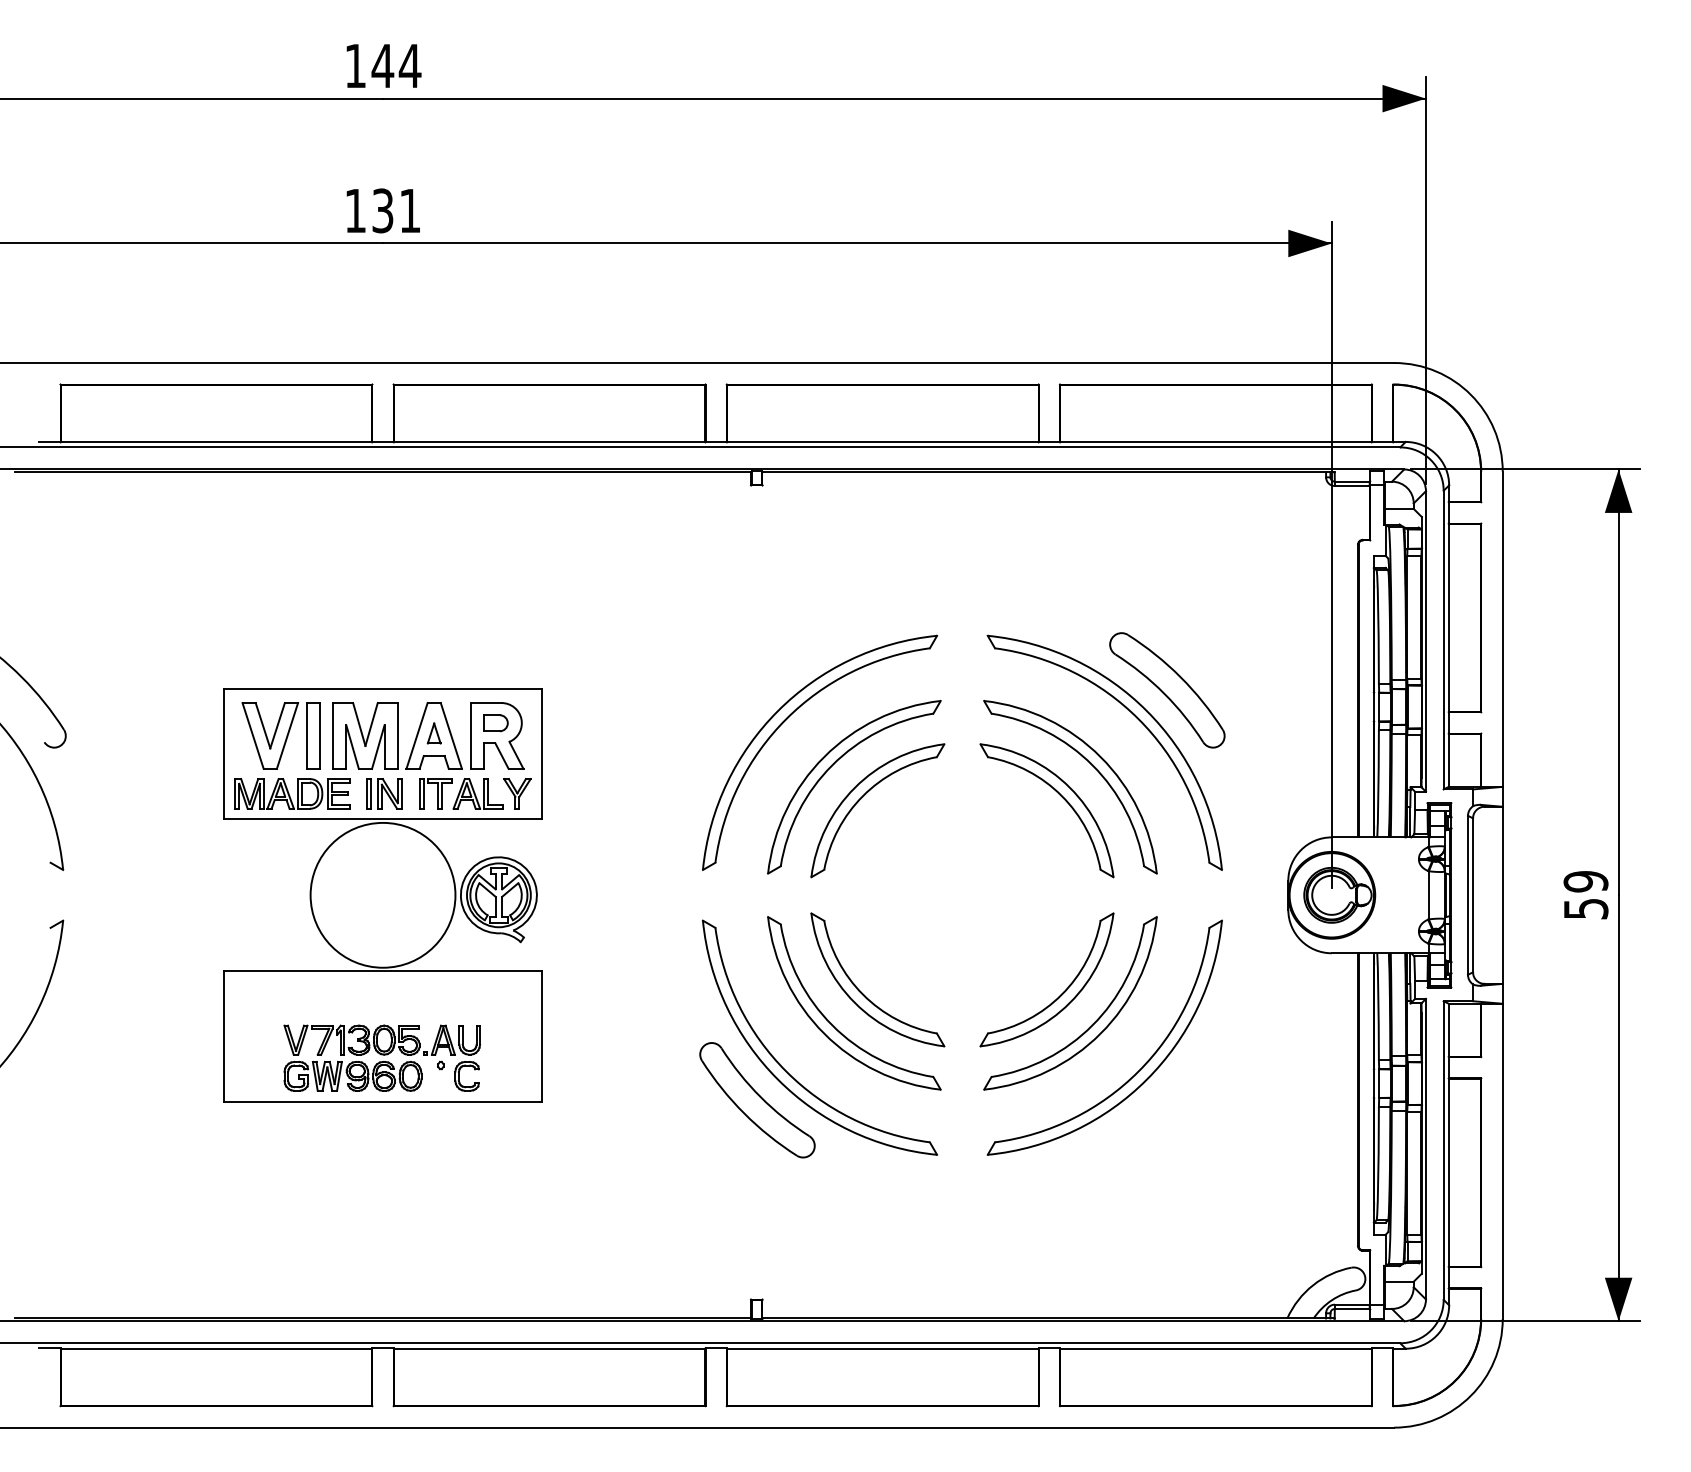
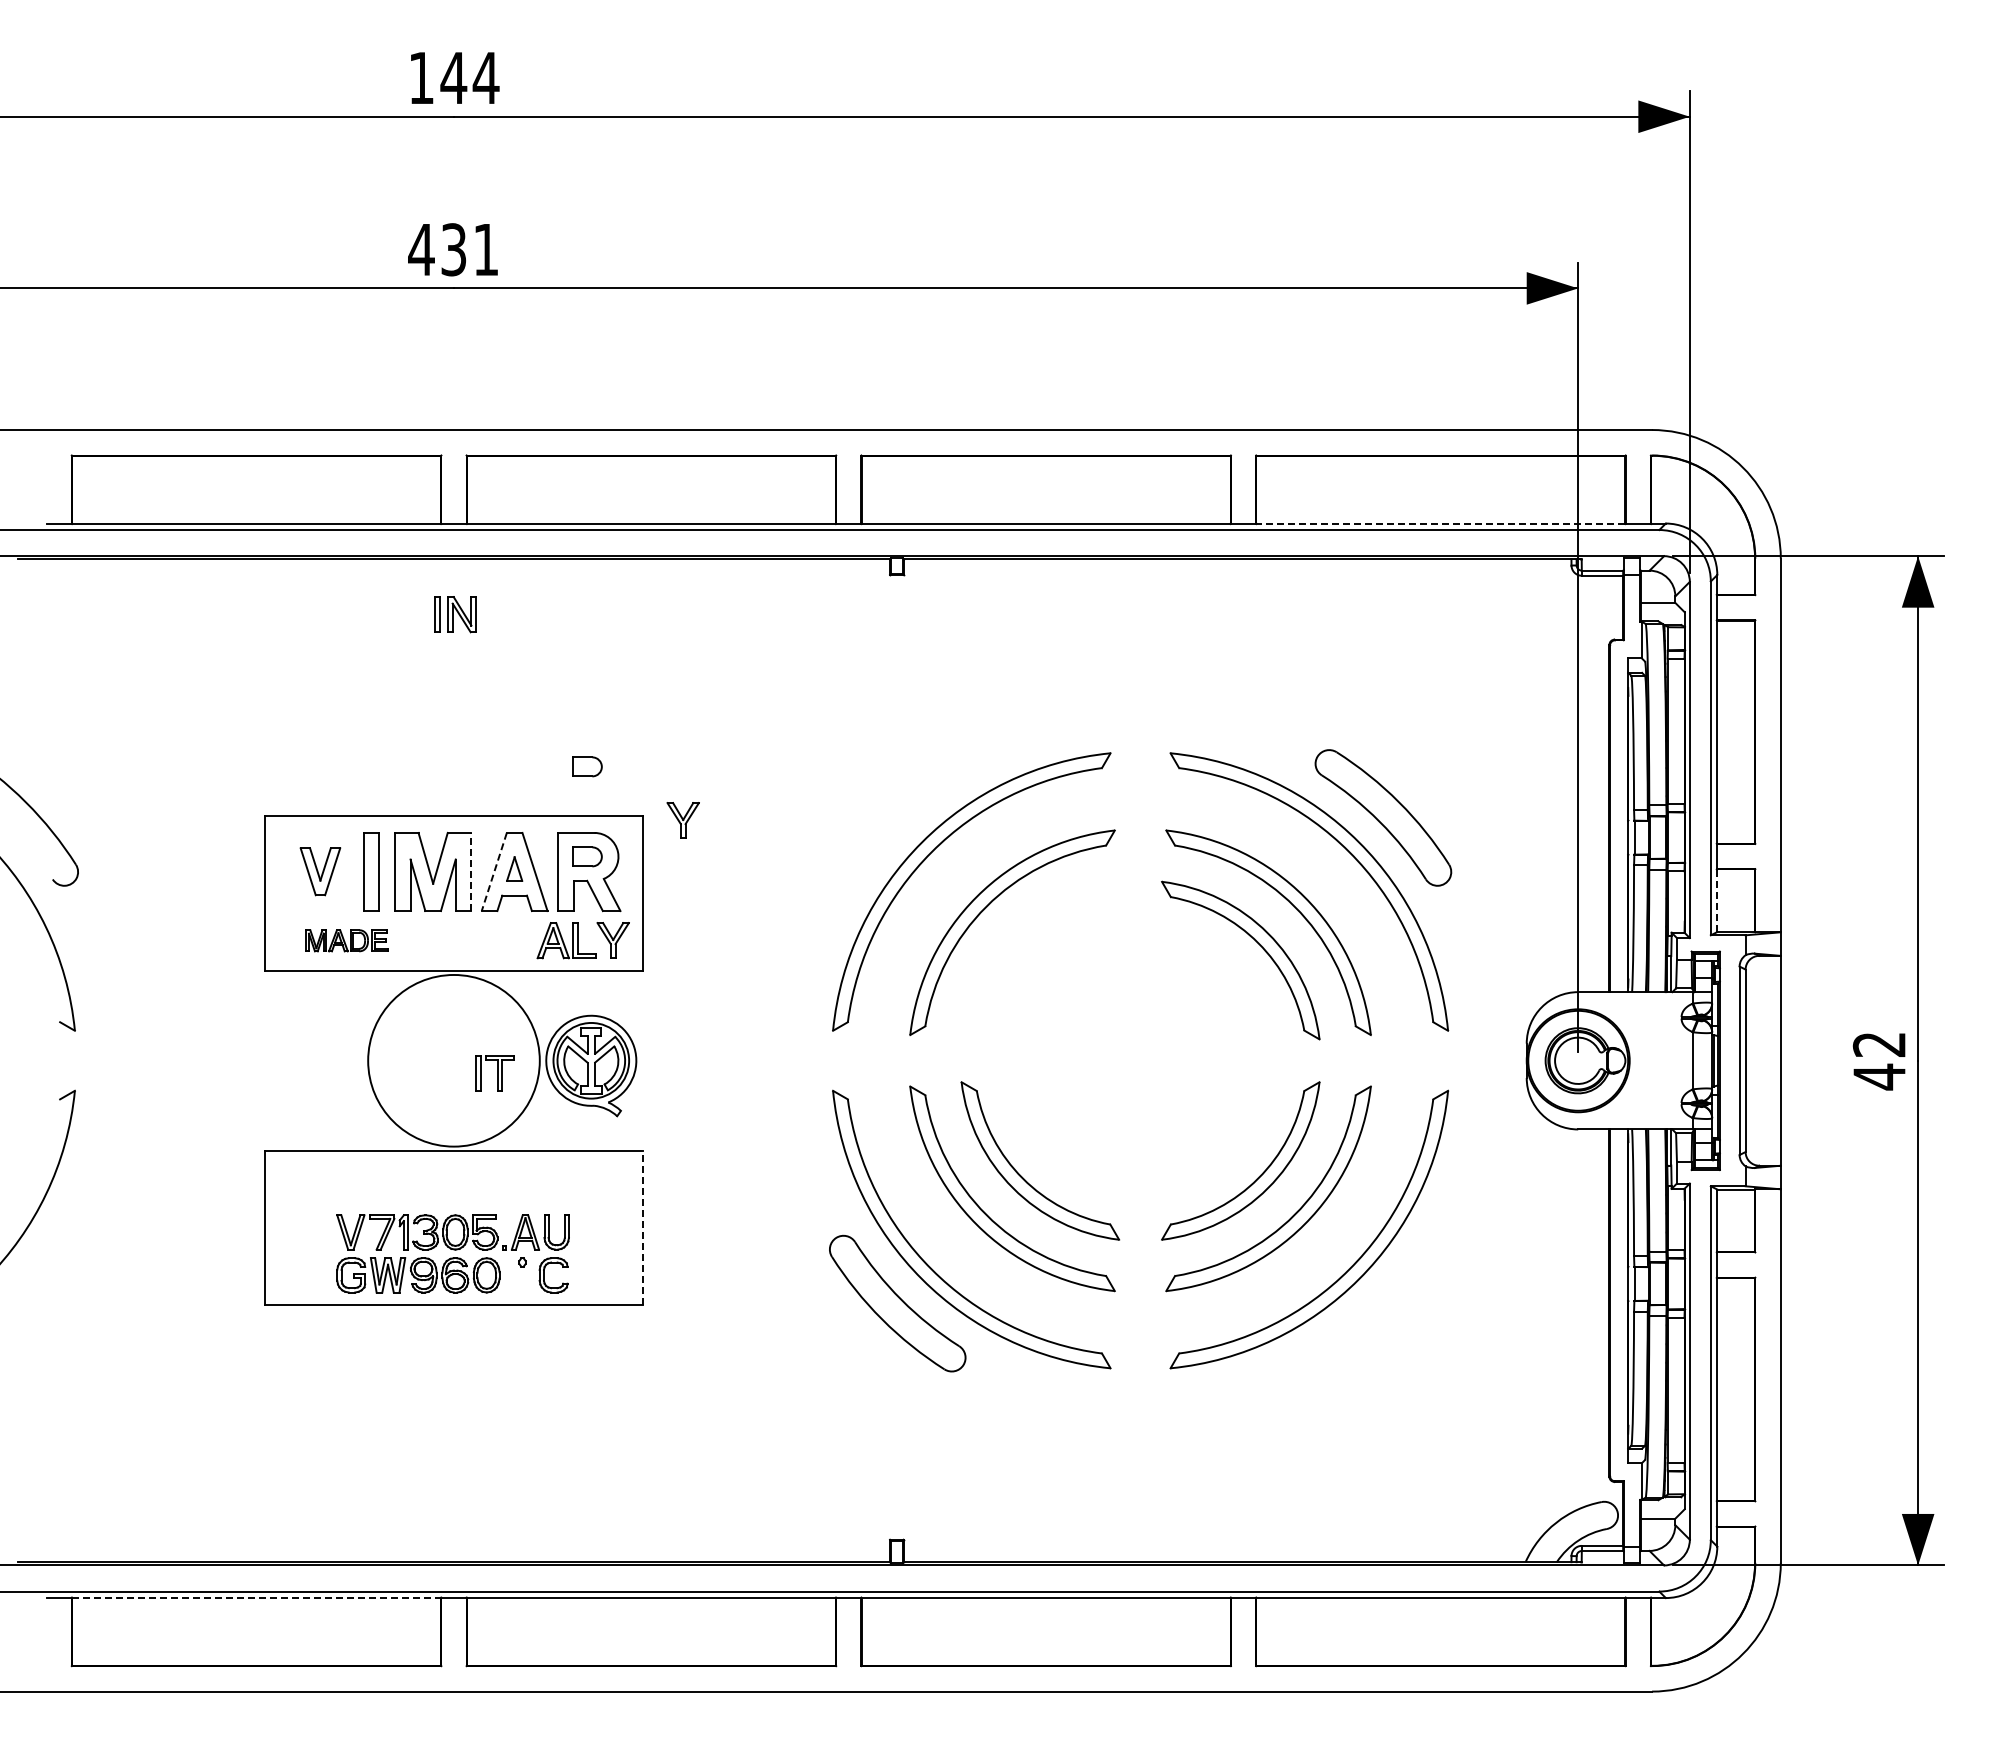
text: (355, 210) -> (421, 249), 131 -> 431
line: (1215, 441) -> (1440, 523), solid -> dashed
part: (495, 646) -> (587, 766), added
part: (575, 692) -> (682, 820), added
part: (270, 735) -> (320, 871), size x0.6
line: (397, 735) -> (471, 871), solid -> dashed
line: (417, 736) -> (494, 872), solid -> dashed
line: (1449, 760) -> (1717, 900), solid -> dashed
part: (292, 793) -> (346, 940), size x0.6
part: (384, 793) -> (455, 614), moved
part: (435, 793) -> (494, 1073), moved
part: (863, 796) -> (1023, 943), removed
text: (1586, 895) -> (1879, 1061), 59 -> 42
line: (542, 1036) -> (642, 1227), solid -> dashed
line: (216, 1349) -> (256, 1598), solid -> dashed

